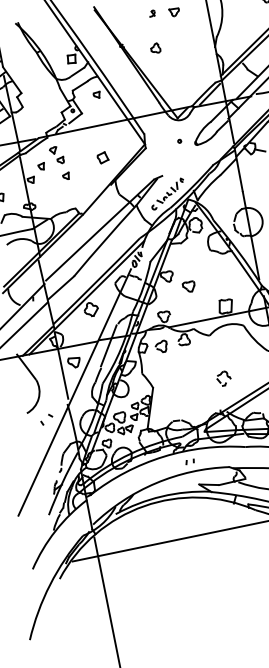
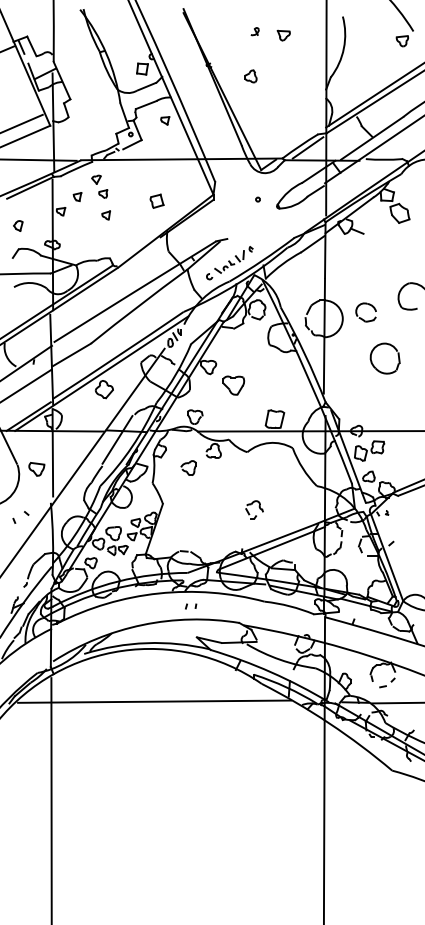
part: (189, 286) -> (233, 385), size x1.4
part: (161, 346) -> (188, 467), moved
part: (74, 362) -> (36, 469), moved

